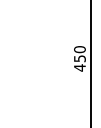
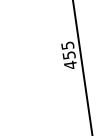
text: (79, 49) -> (67, 45), 450 -> 455

